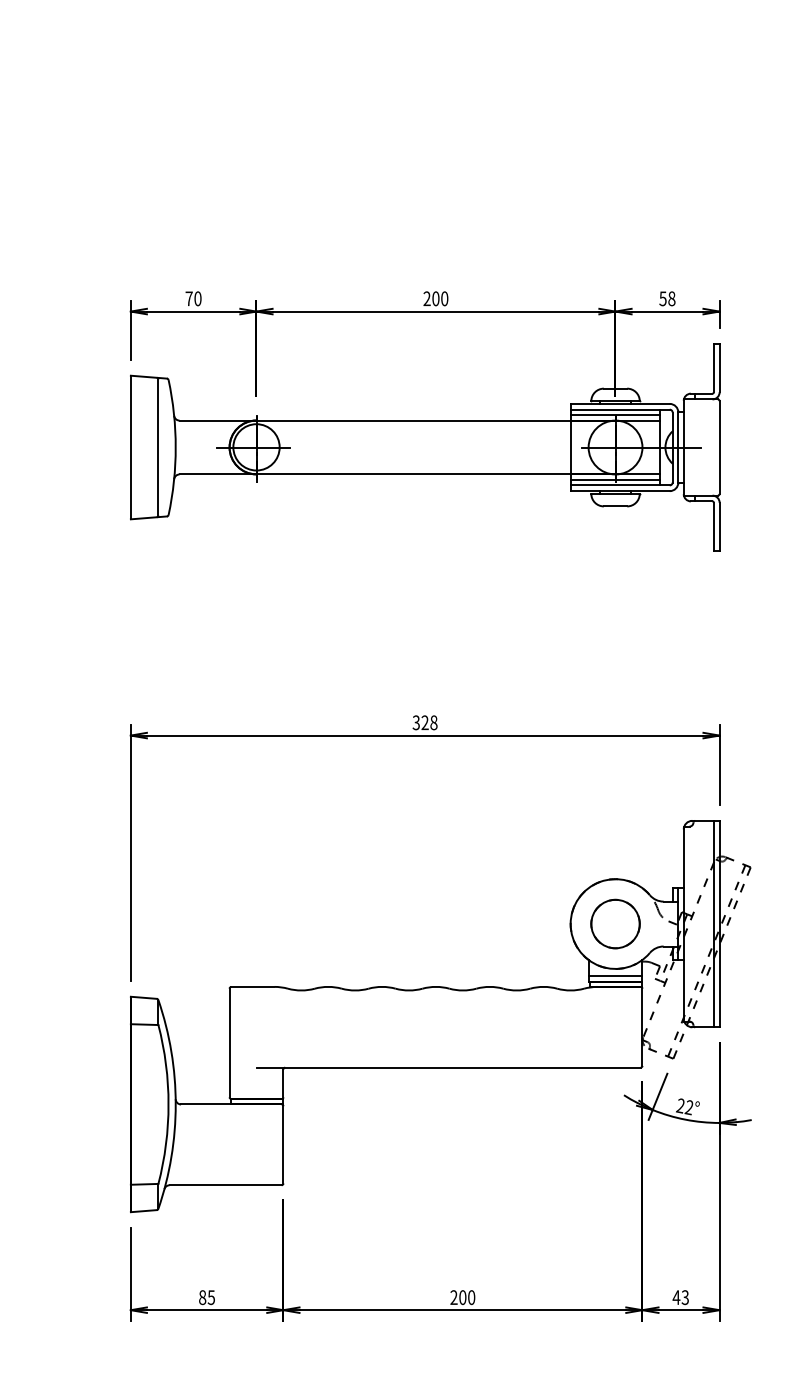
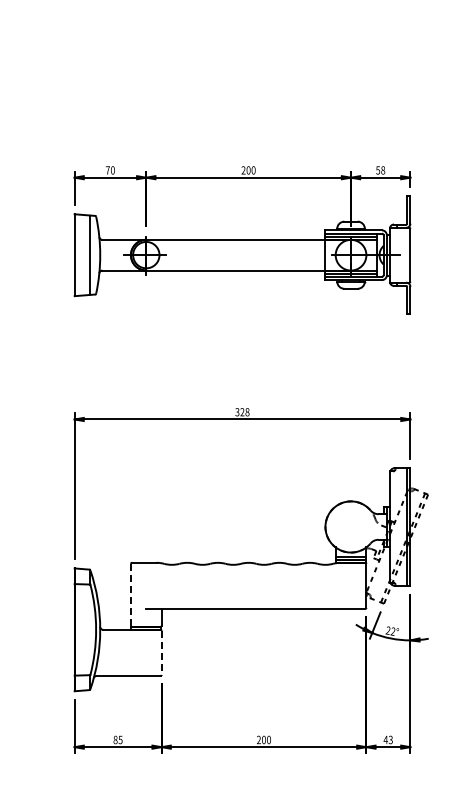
circle: (614, 923) -> (350, 526), removed
line: (228, 1042) -> (130, 594), solid -> dashed
line: (283, 1145) -> (161, 653), solid -> dashed

